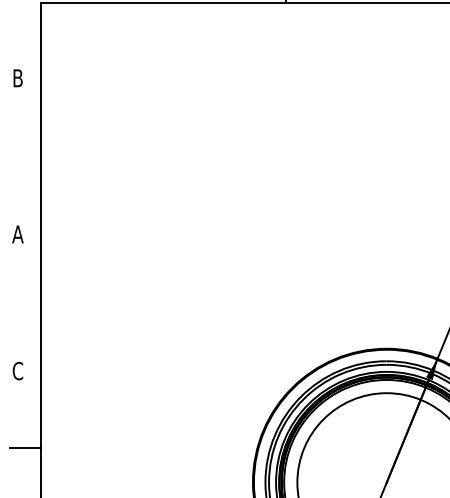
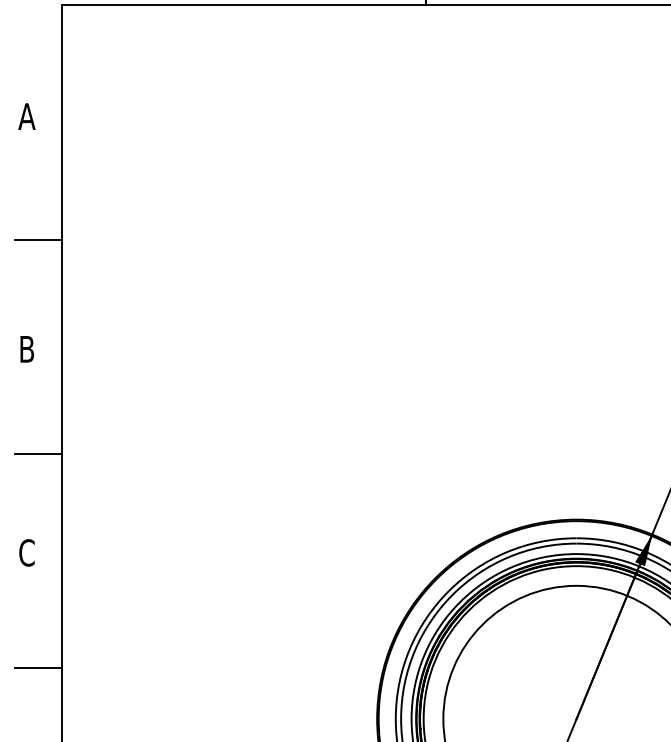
text: (17, 78) -> (26, 116), B -> A
line: (25, 161) -> (38, 240), added
text: (17, 234) -> (26, 349), A -> B
line: (25, 304) -> (38, 453), added

